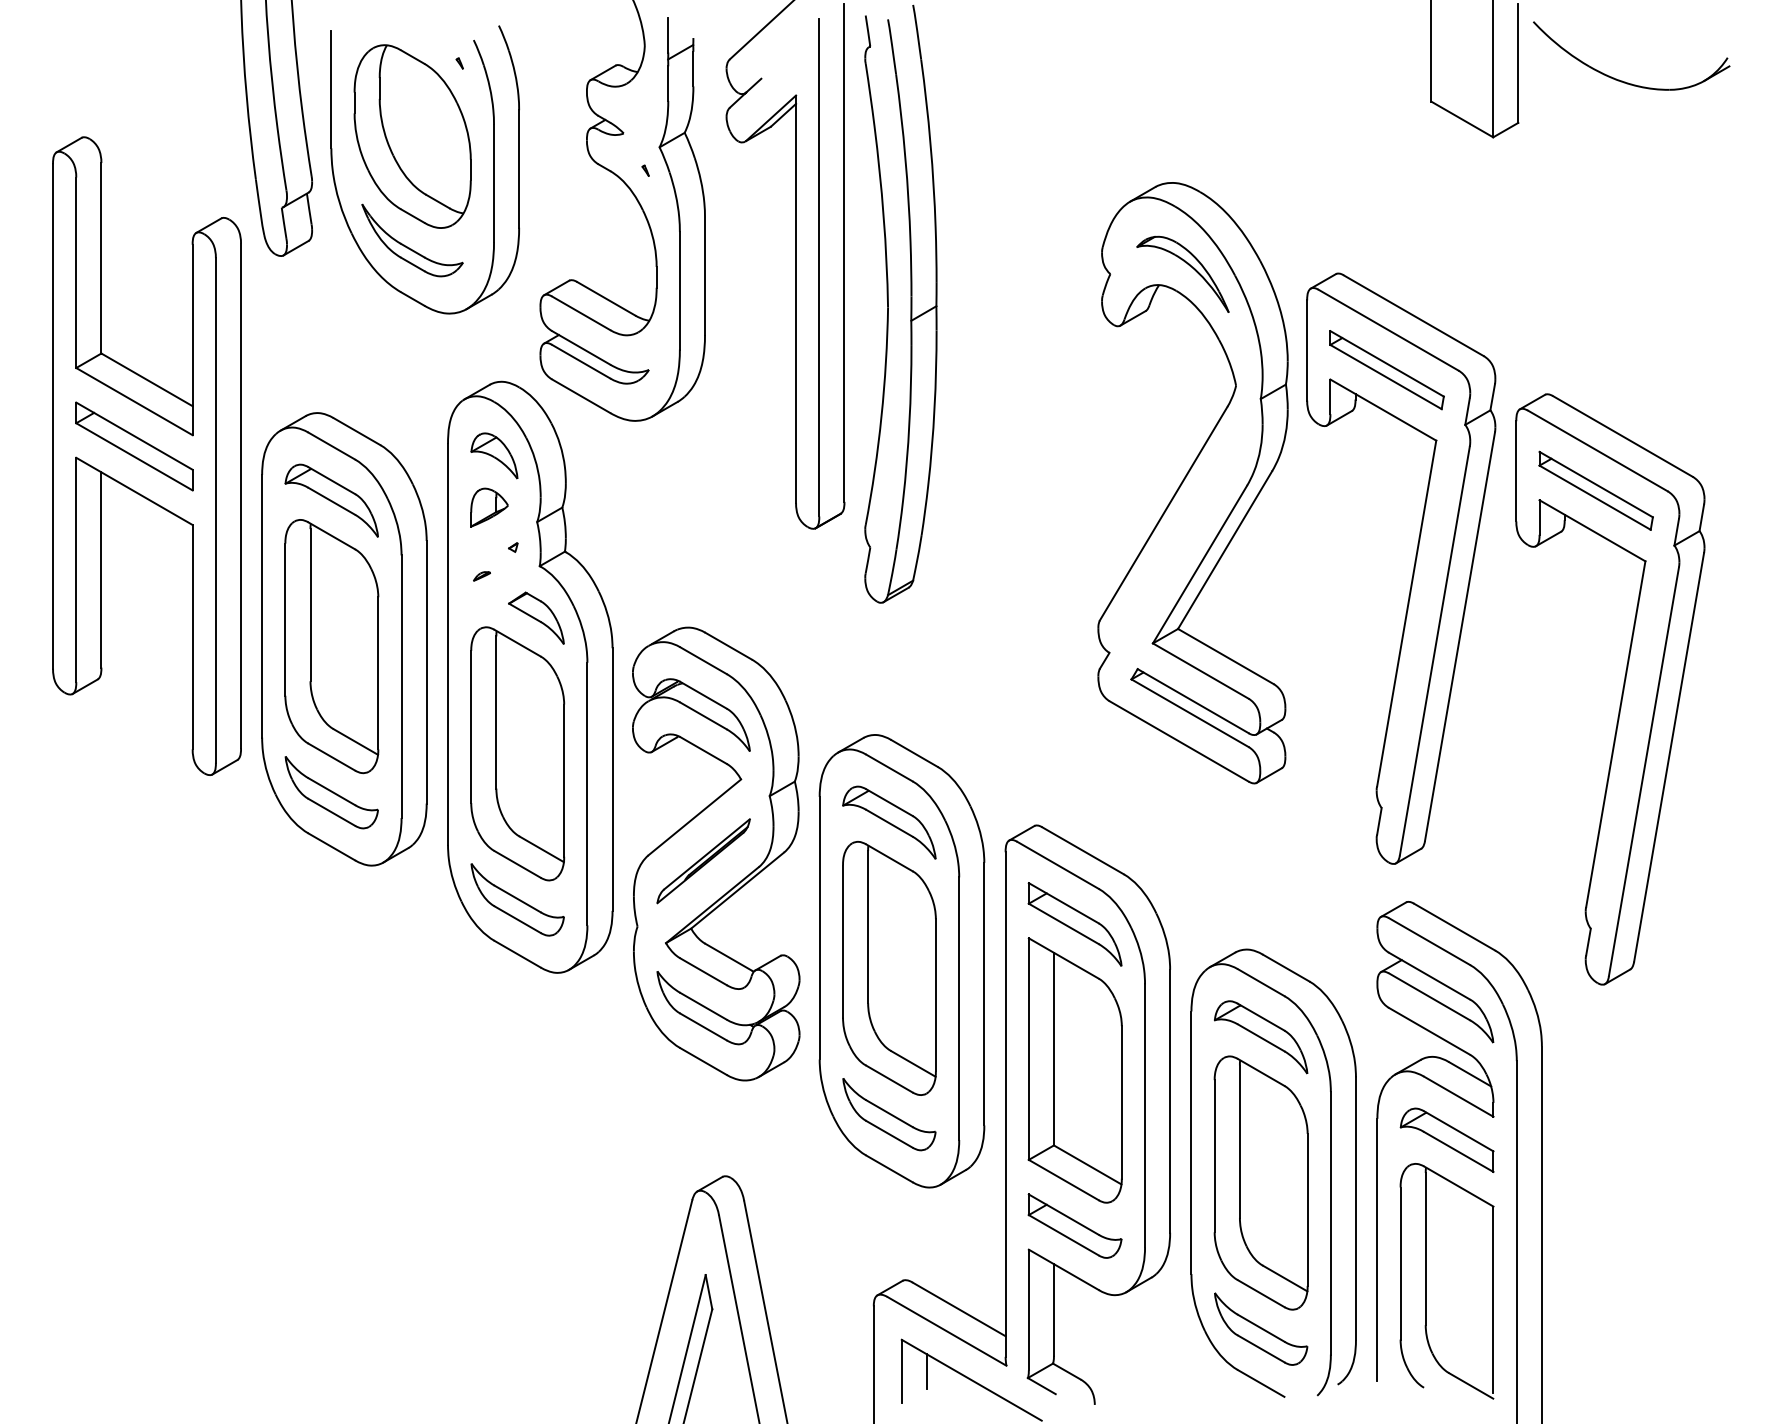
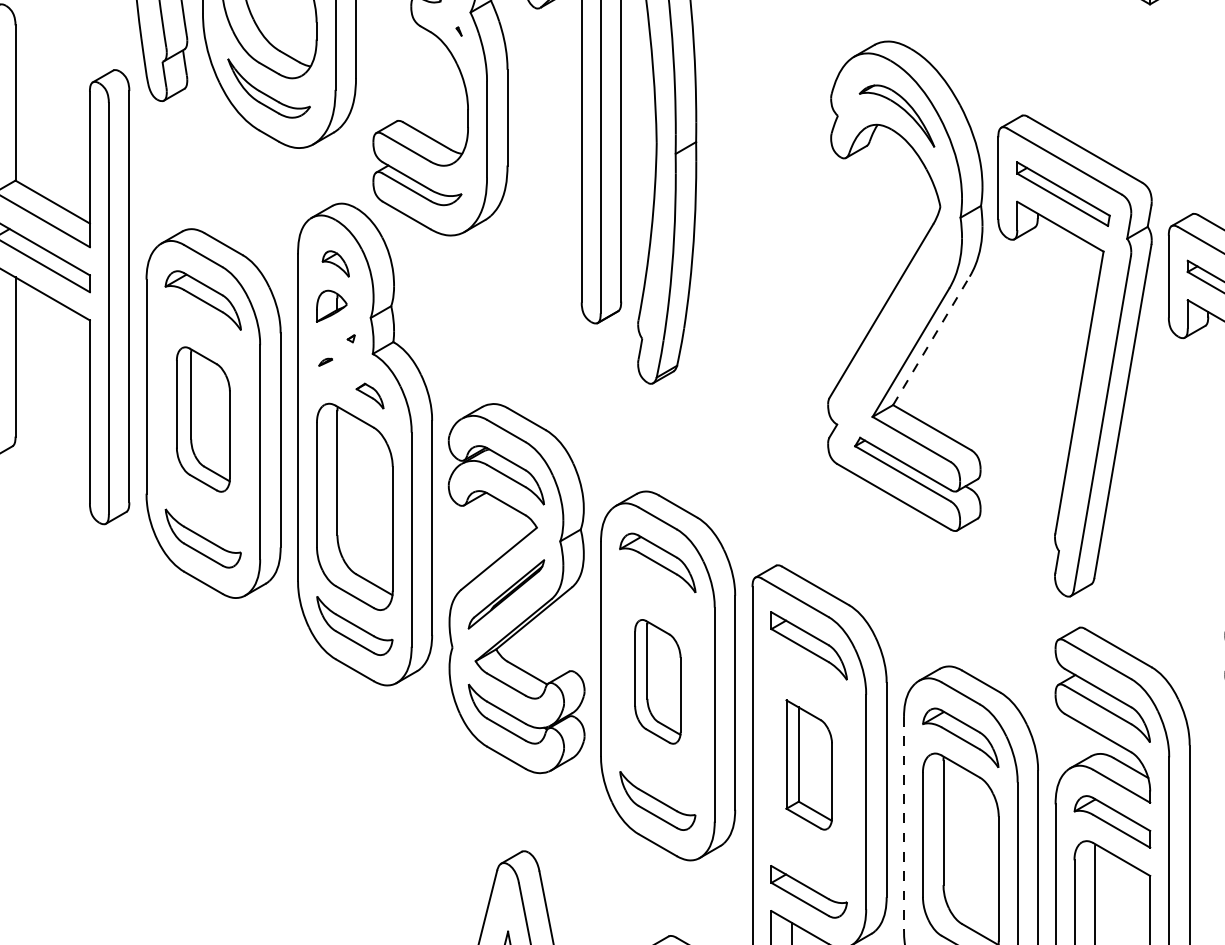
part: (494, 455) -> (335, 263), size x0.7
line: (1225, 550) -> (931, 341), solid -> dashed
part: (536, 617) -> (370, 395), size x0.6
part: (331, 646) -> (203, 419), size x0.7
part: (889, 968) -> (657, 681), size x0.6
part: (1074, 1070) -> (808, 765), size x0.6
line: (1191, 1143) -> (904, 824), solid -> dashed

